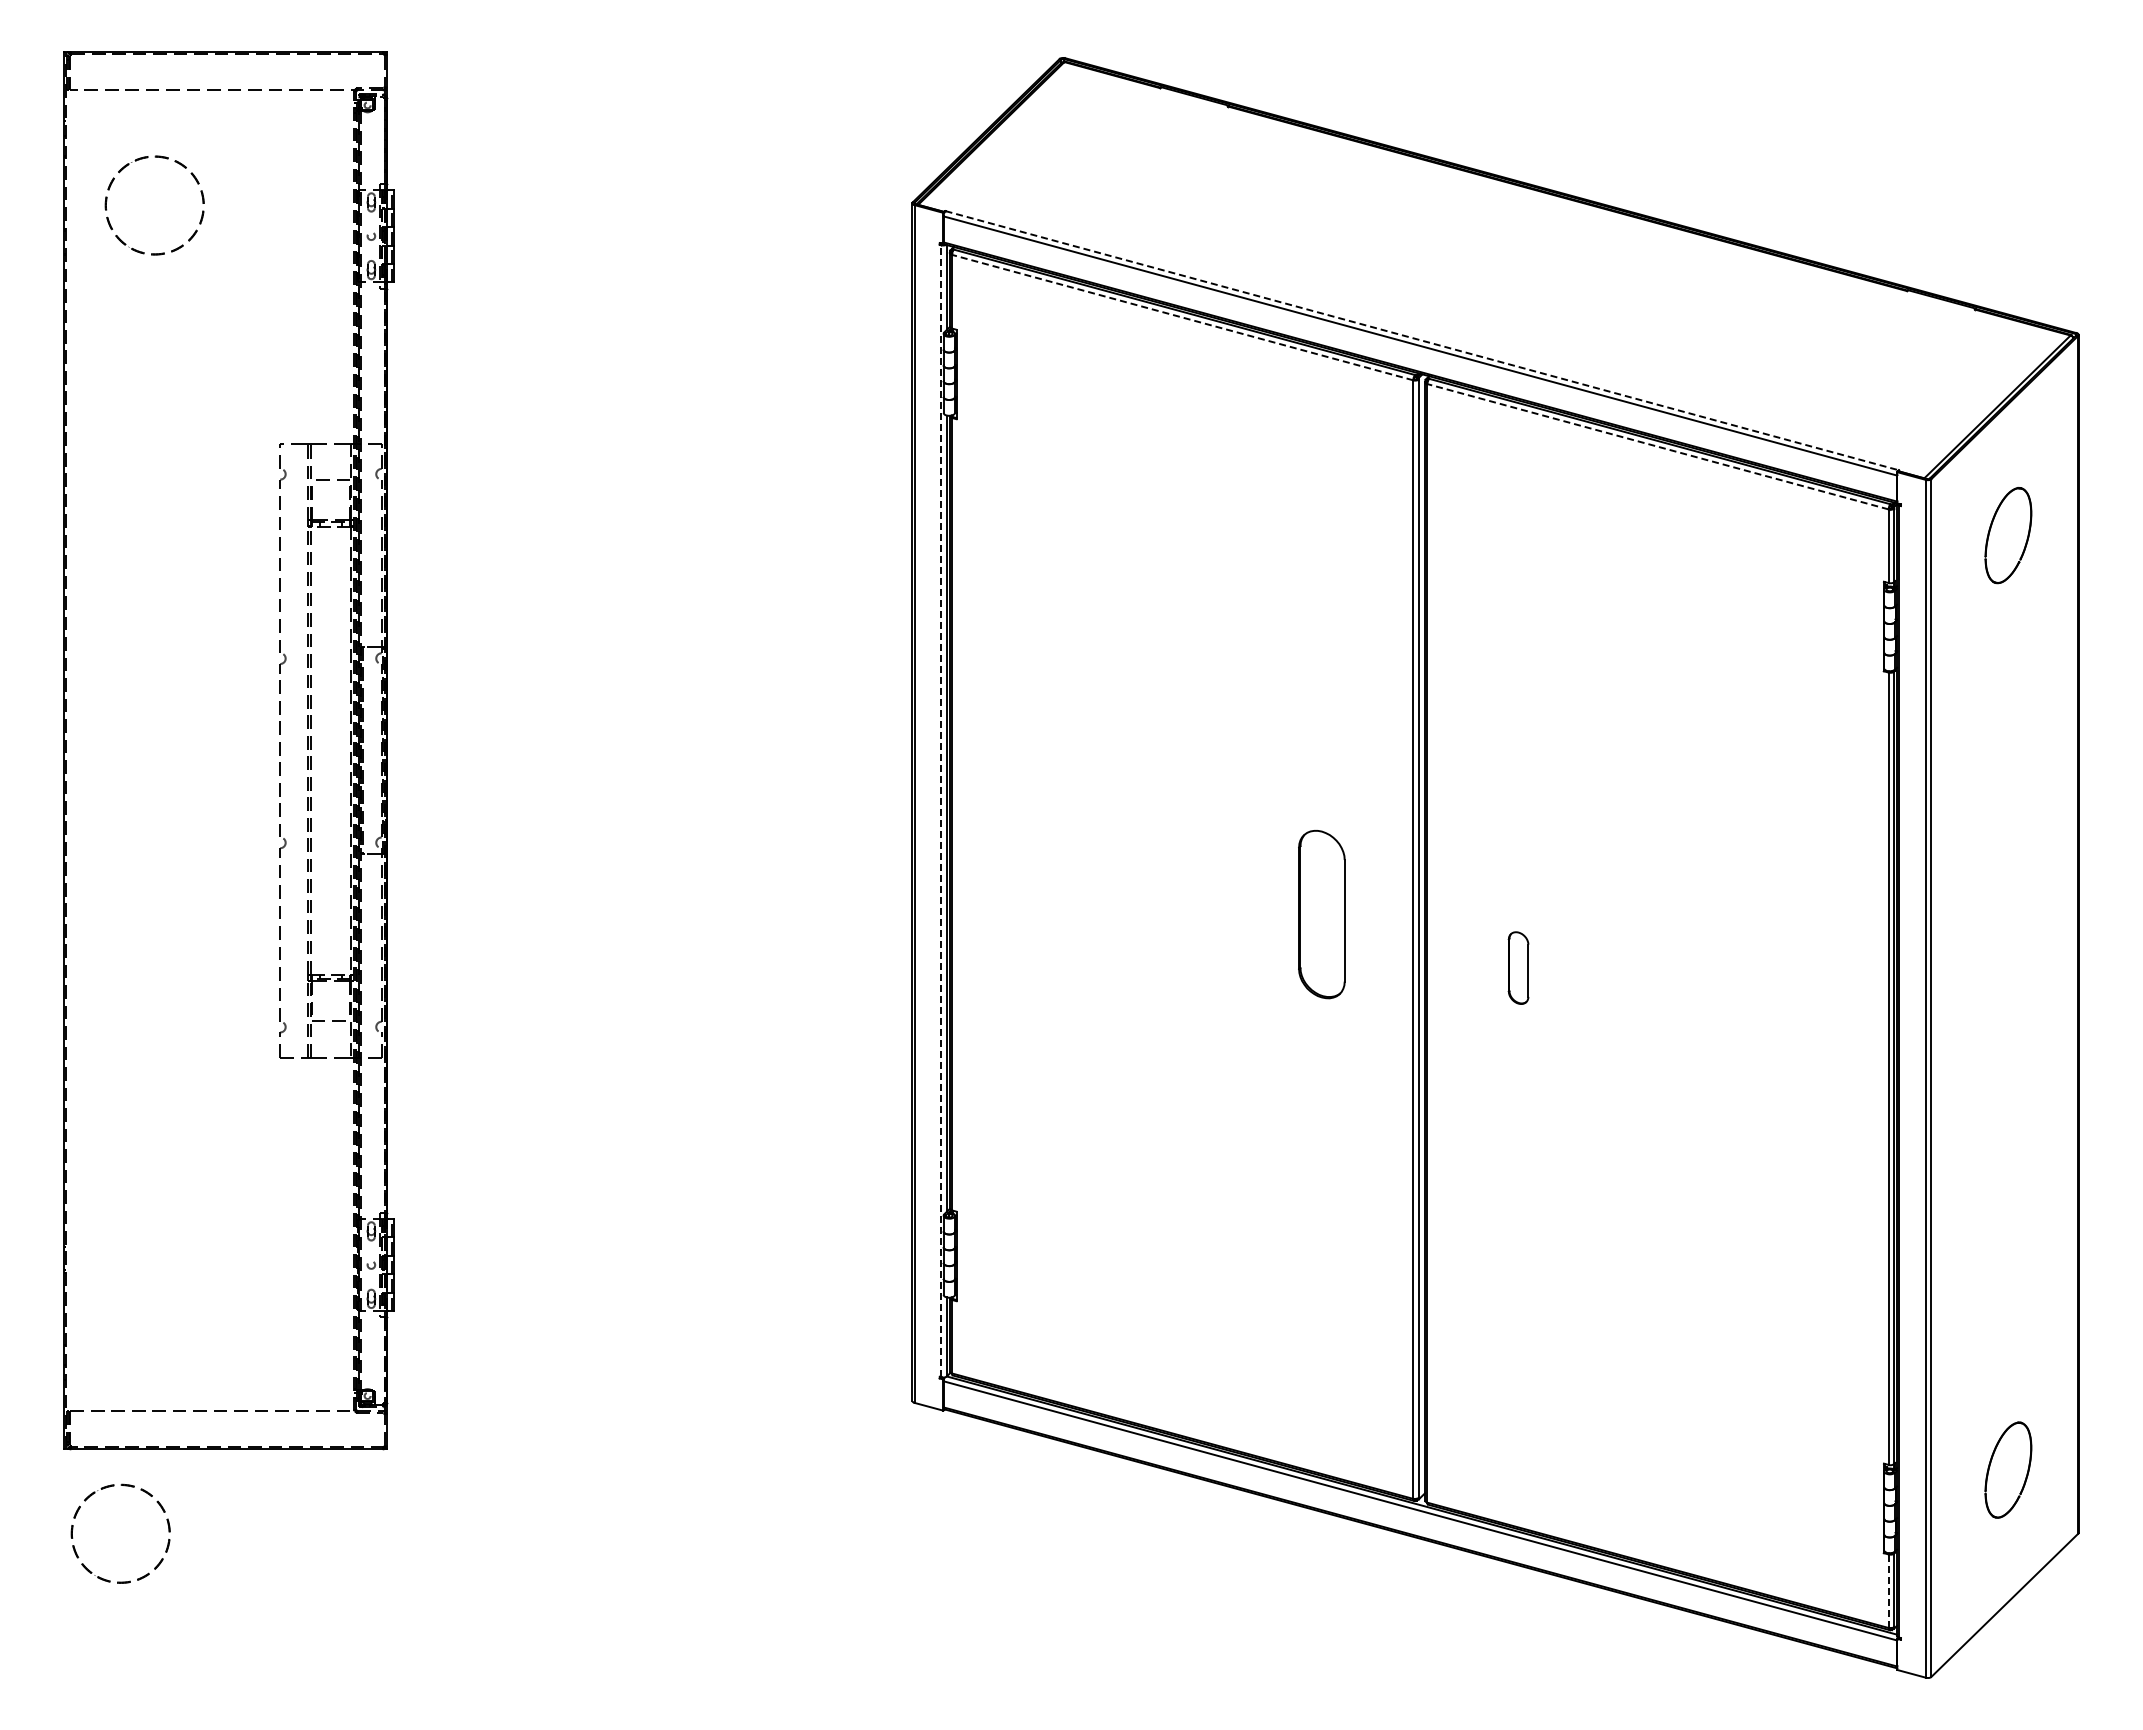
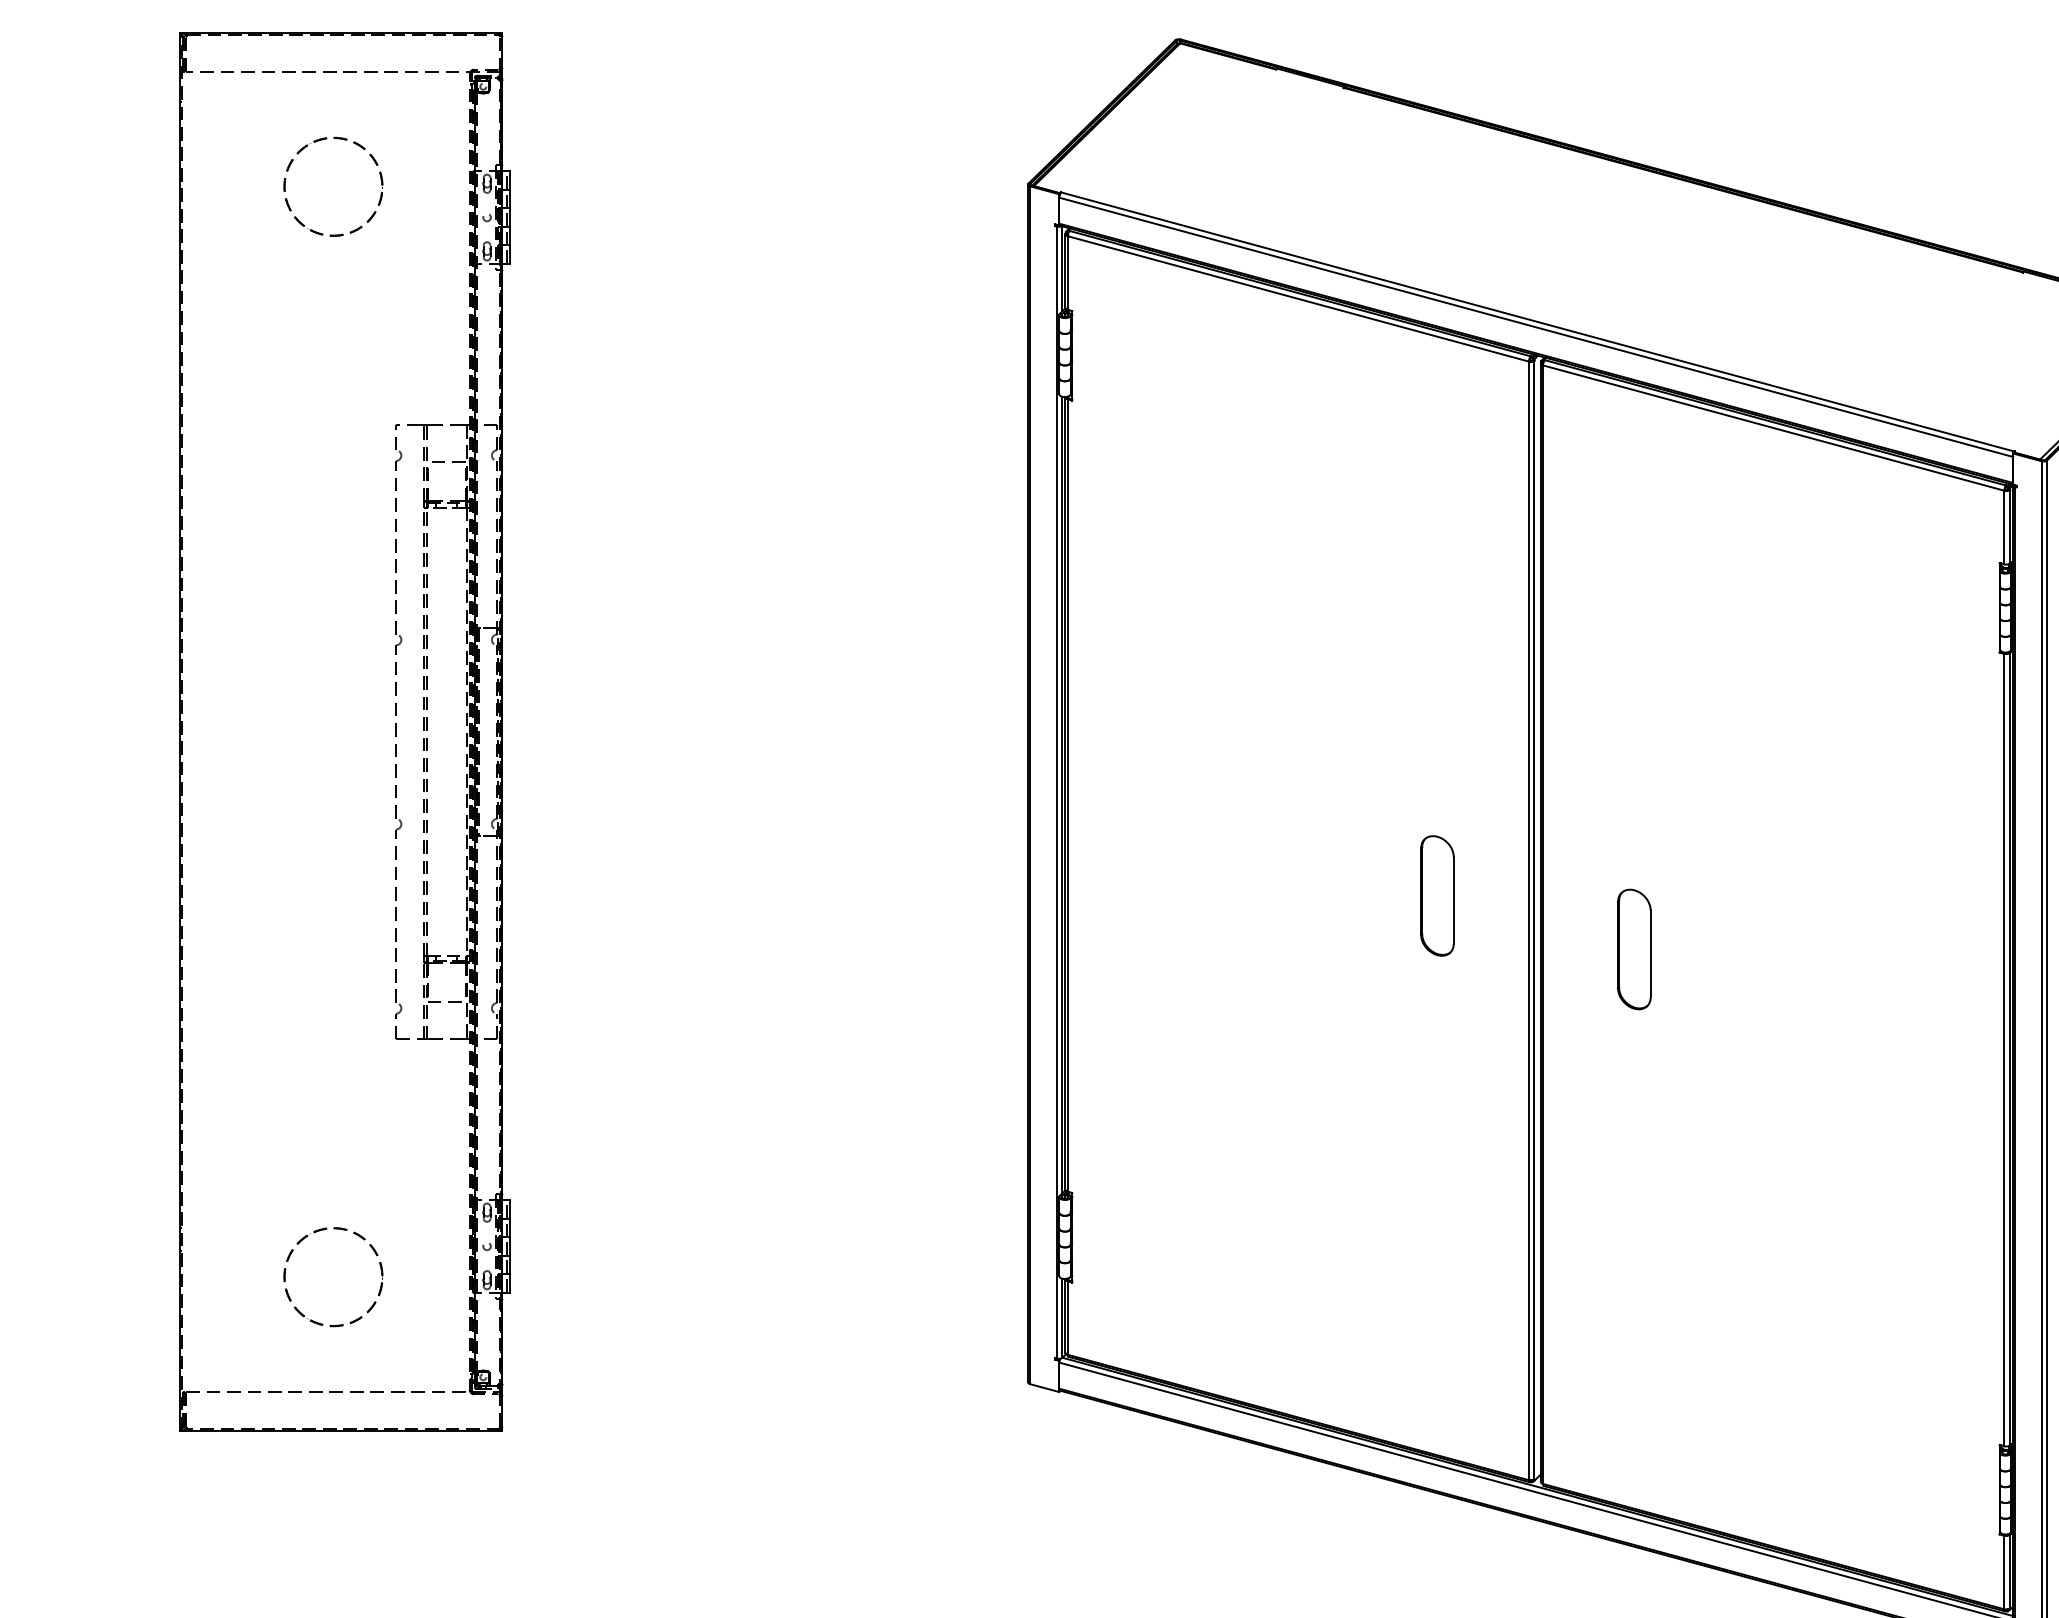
part: (107, 201) -> (286, 182), moved
line: (1182, 317) -> (1298, 298), dashed -> solid
line: (1422, 340) -> (1538, 321), dashed -> solid
line: (1657, 446) -> (1773, 427), dashed -> solid
line: (941, 810) -> (1057, 791), dashed -> solid
part: (1321, 914) -> (1437, 895), size x0.71
part: (1518, 967) -> (1634, 948), size x1.67
part: (110, 1487) -> (323, 1230), moved
line: (1888, 1591) -> (2004, 1572), dashed -> solid

